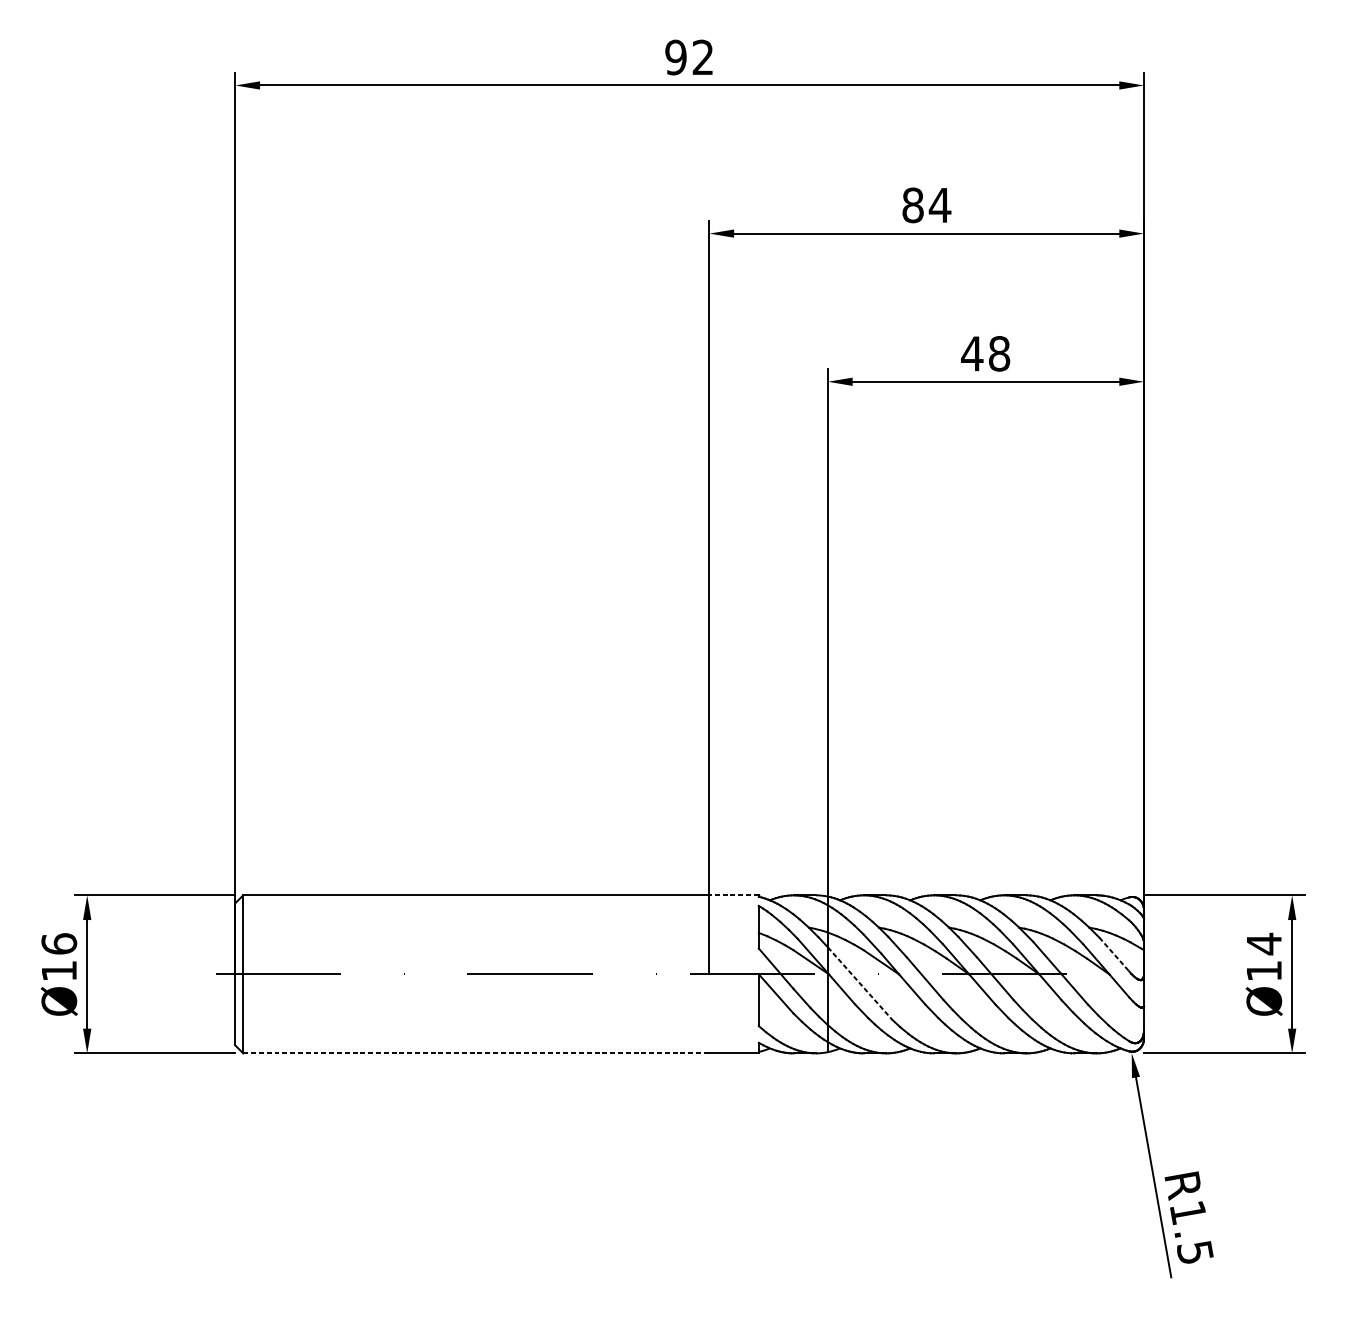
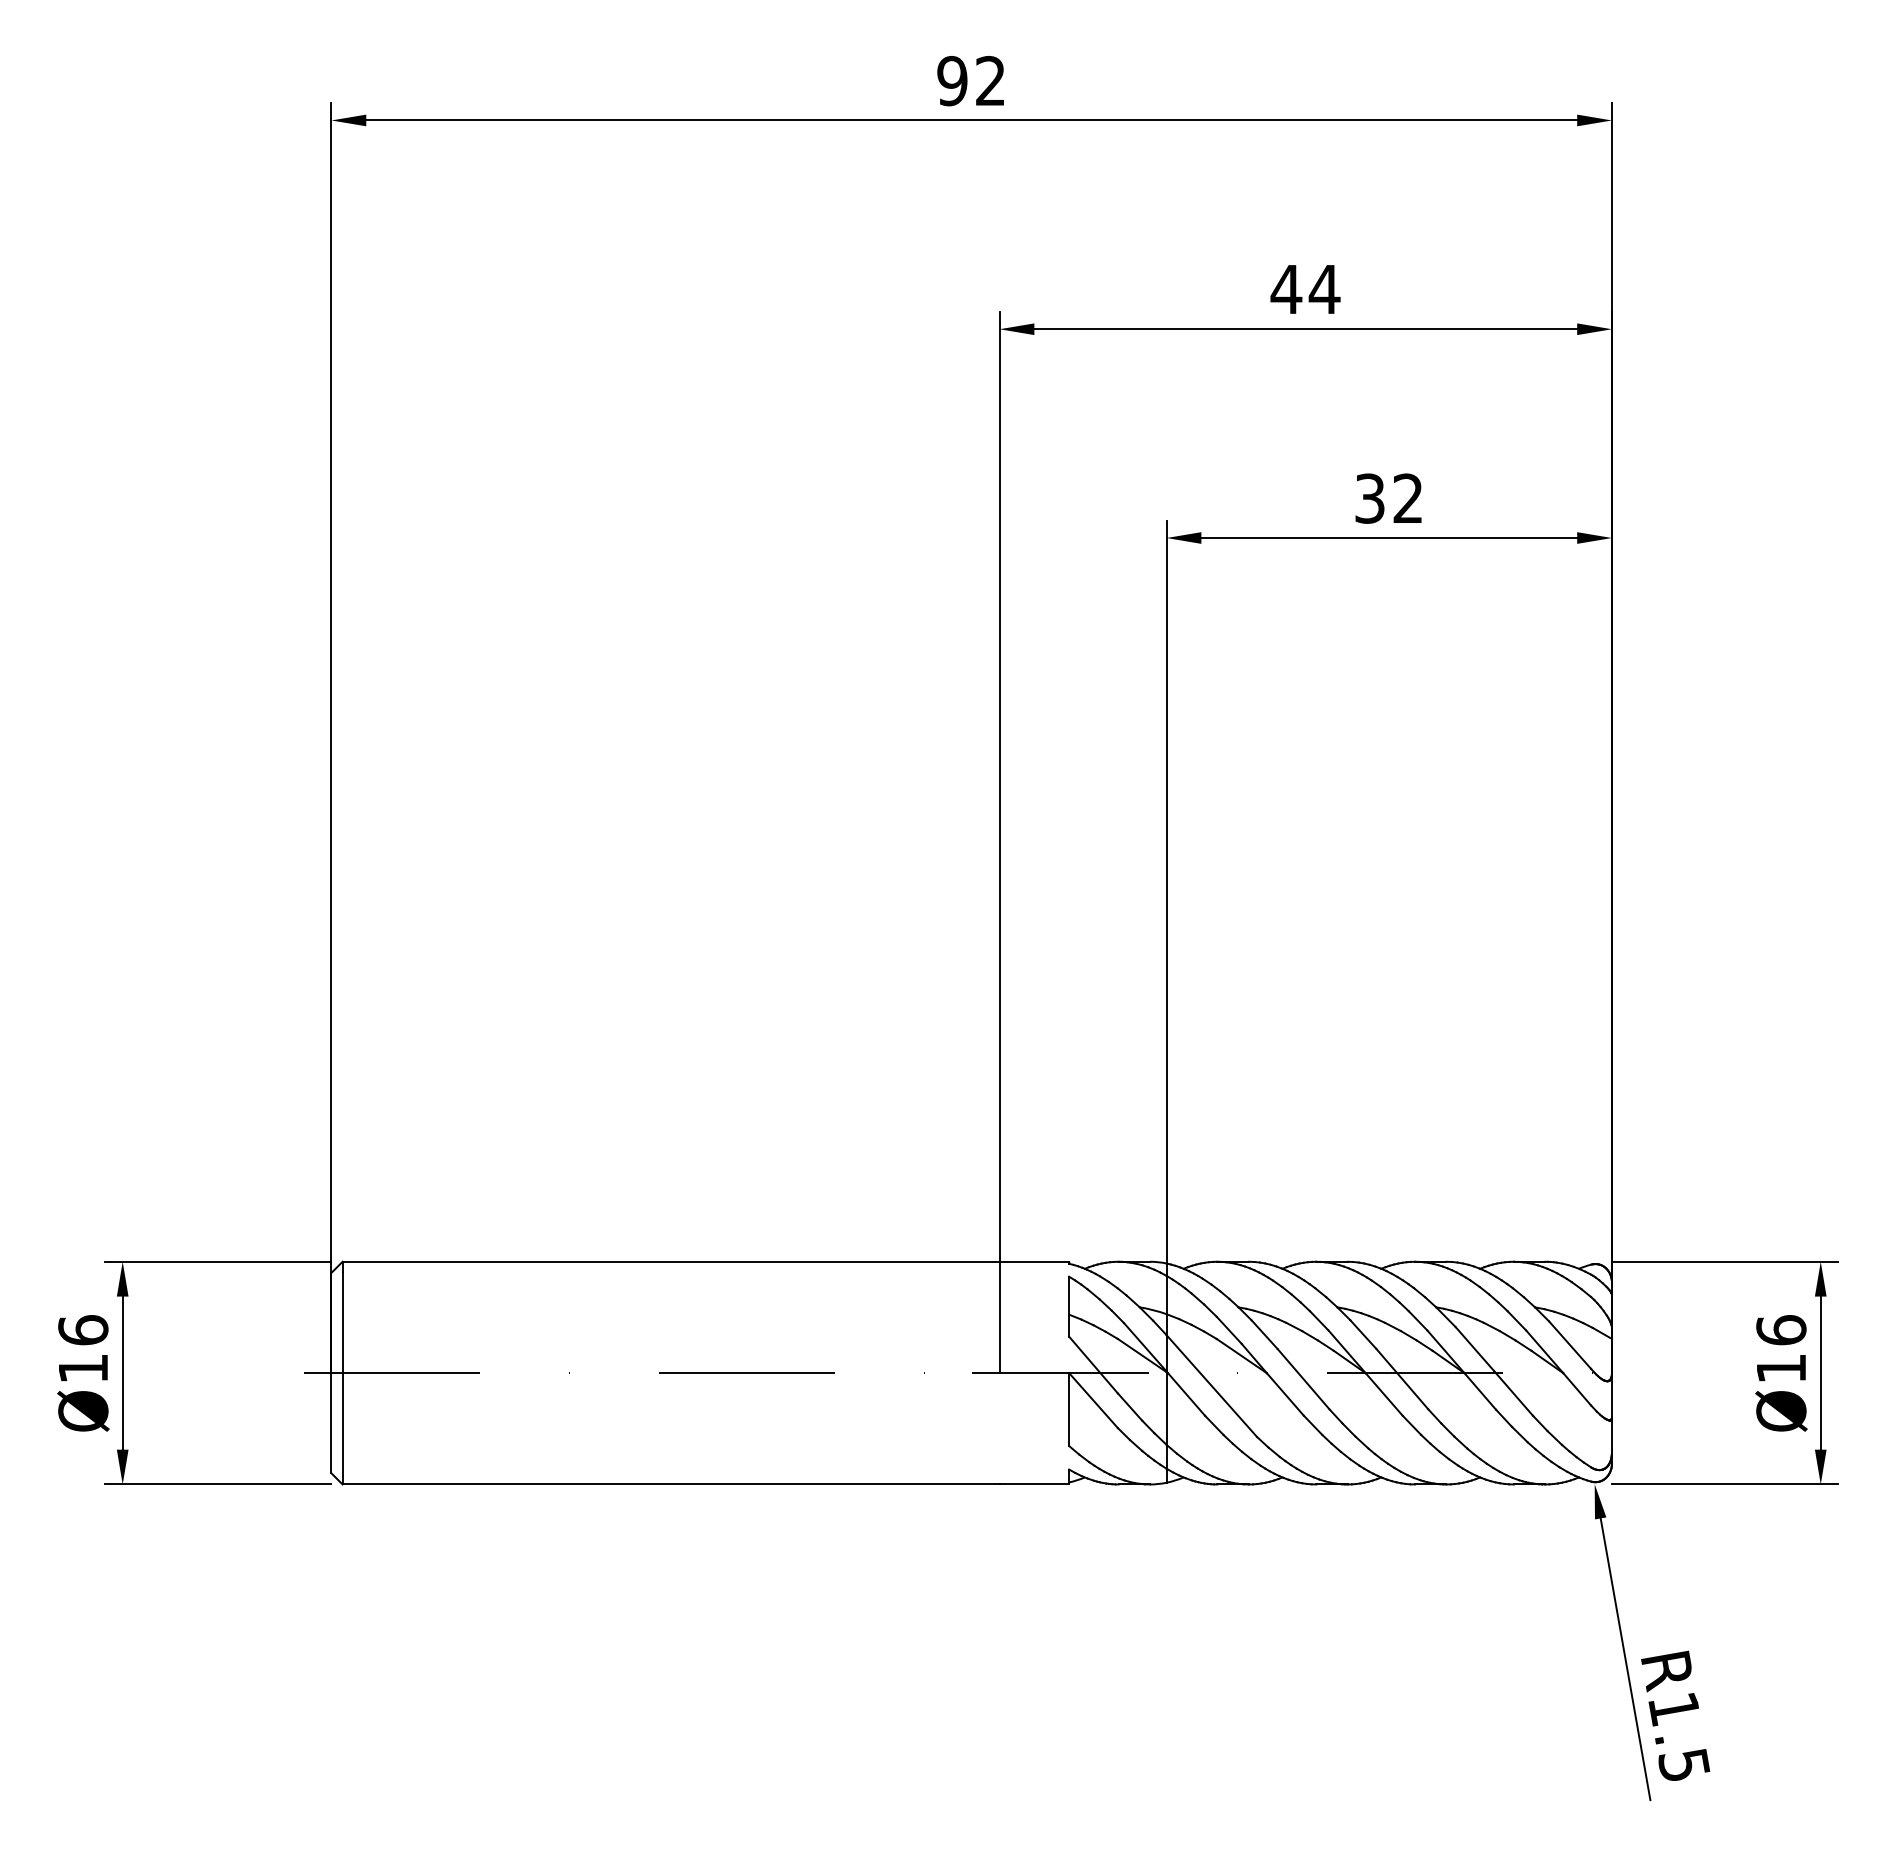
text: (913, 205) -> (1286, 289), 84 -> 44
text: (985, 353) -> (1388, 498), 48 -> 32
line: (734, 895) -> (1034, 1261), dashed -> solid
text: (1264, 944) -> (1781, 1330), Ø14 -> Ø16
line: (1114, 954) -> (1570, 1345), dashed -> solid
line: (860, 983) -> (1212, 1386), dashed -> solid
line: (476, 1053) -> (671, 1484), dashed -> solid

